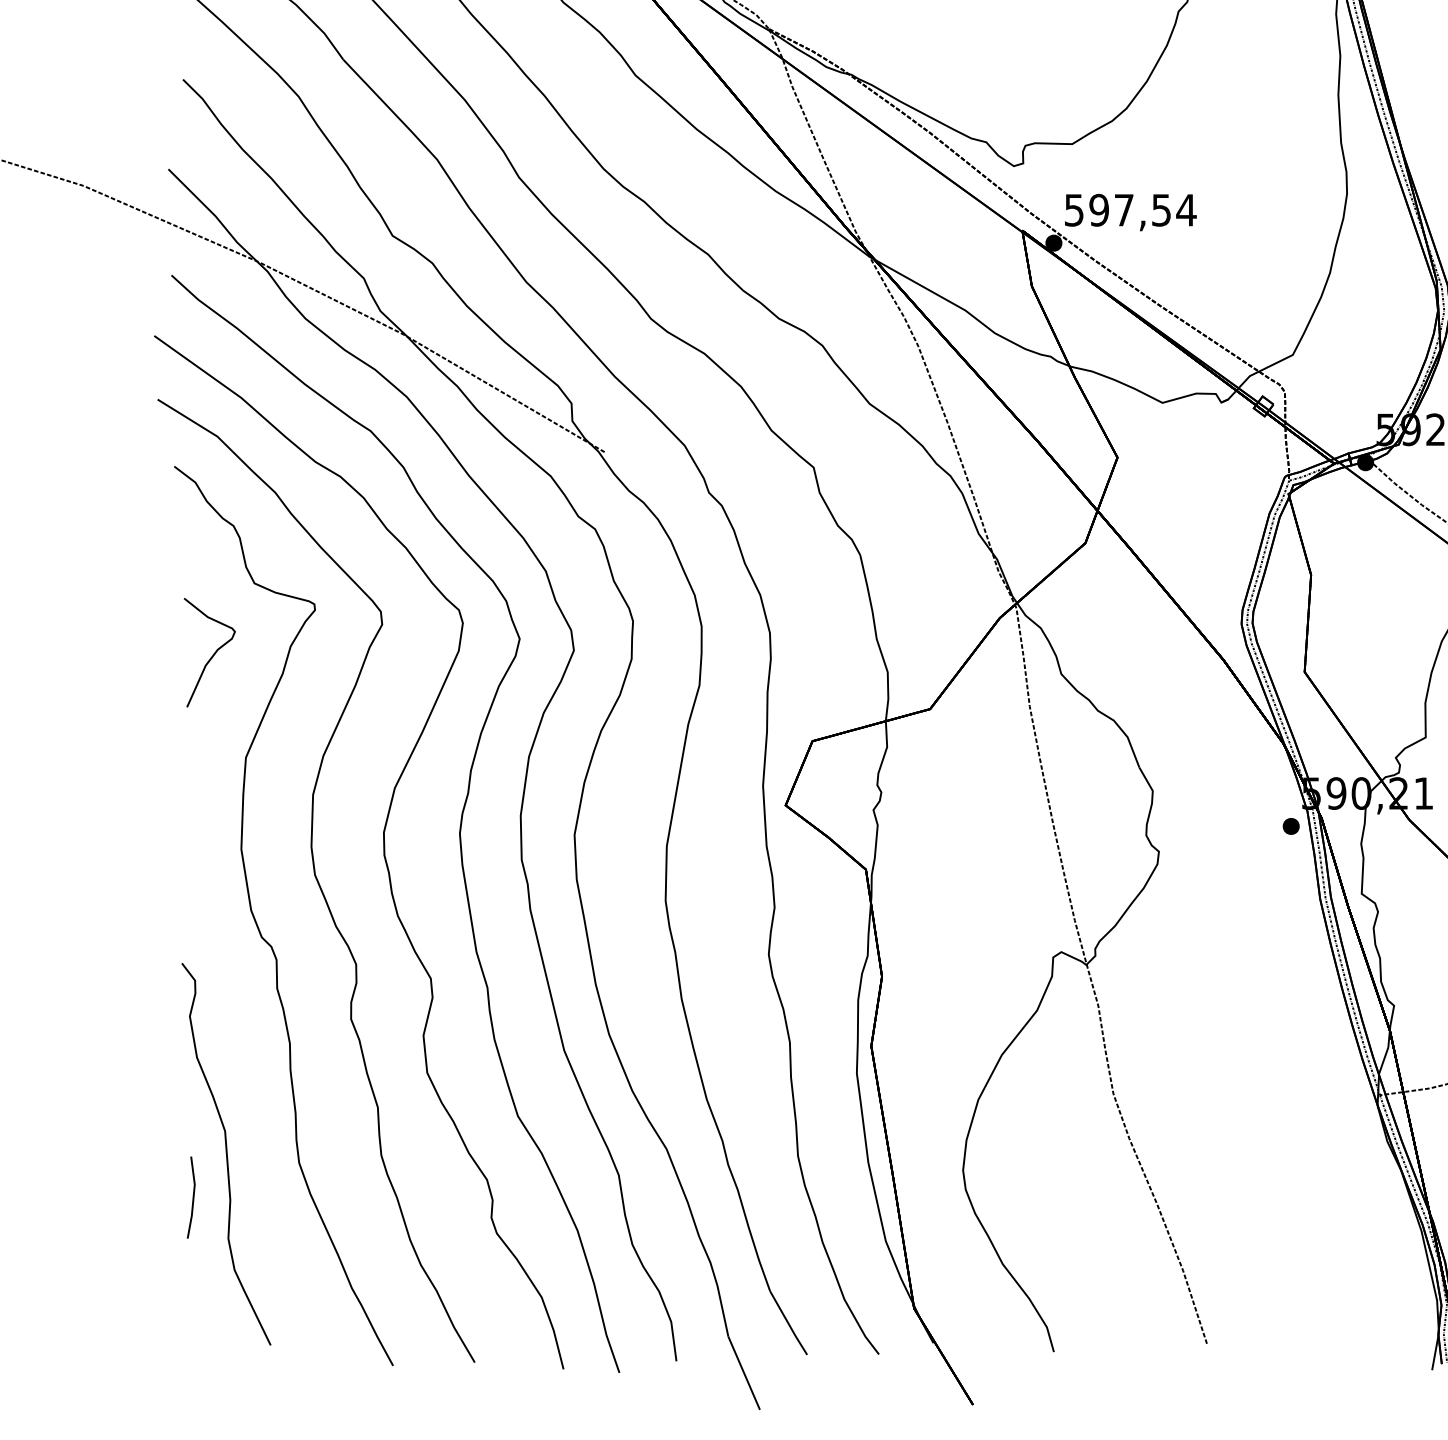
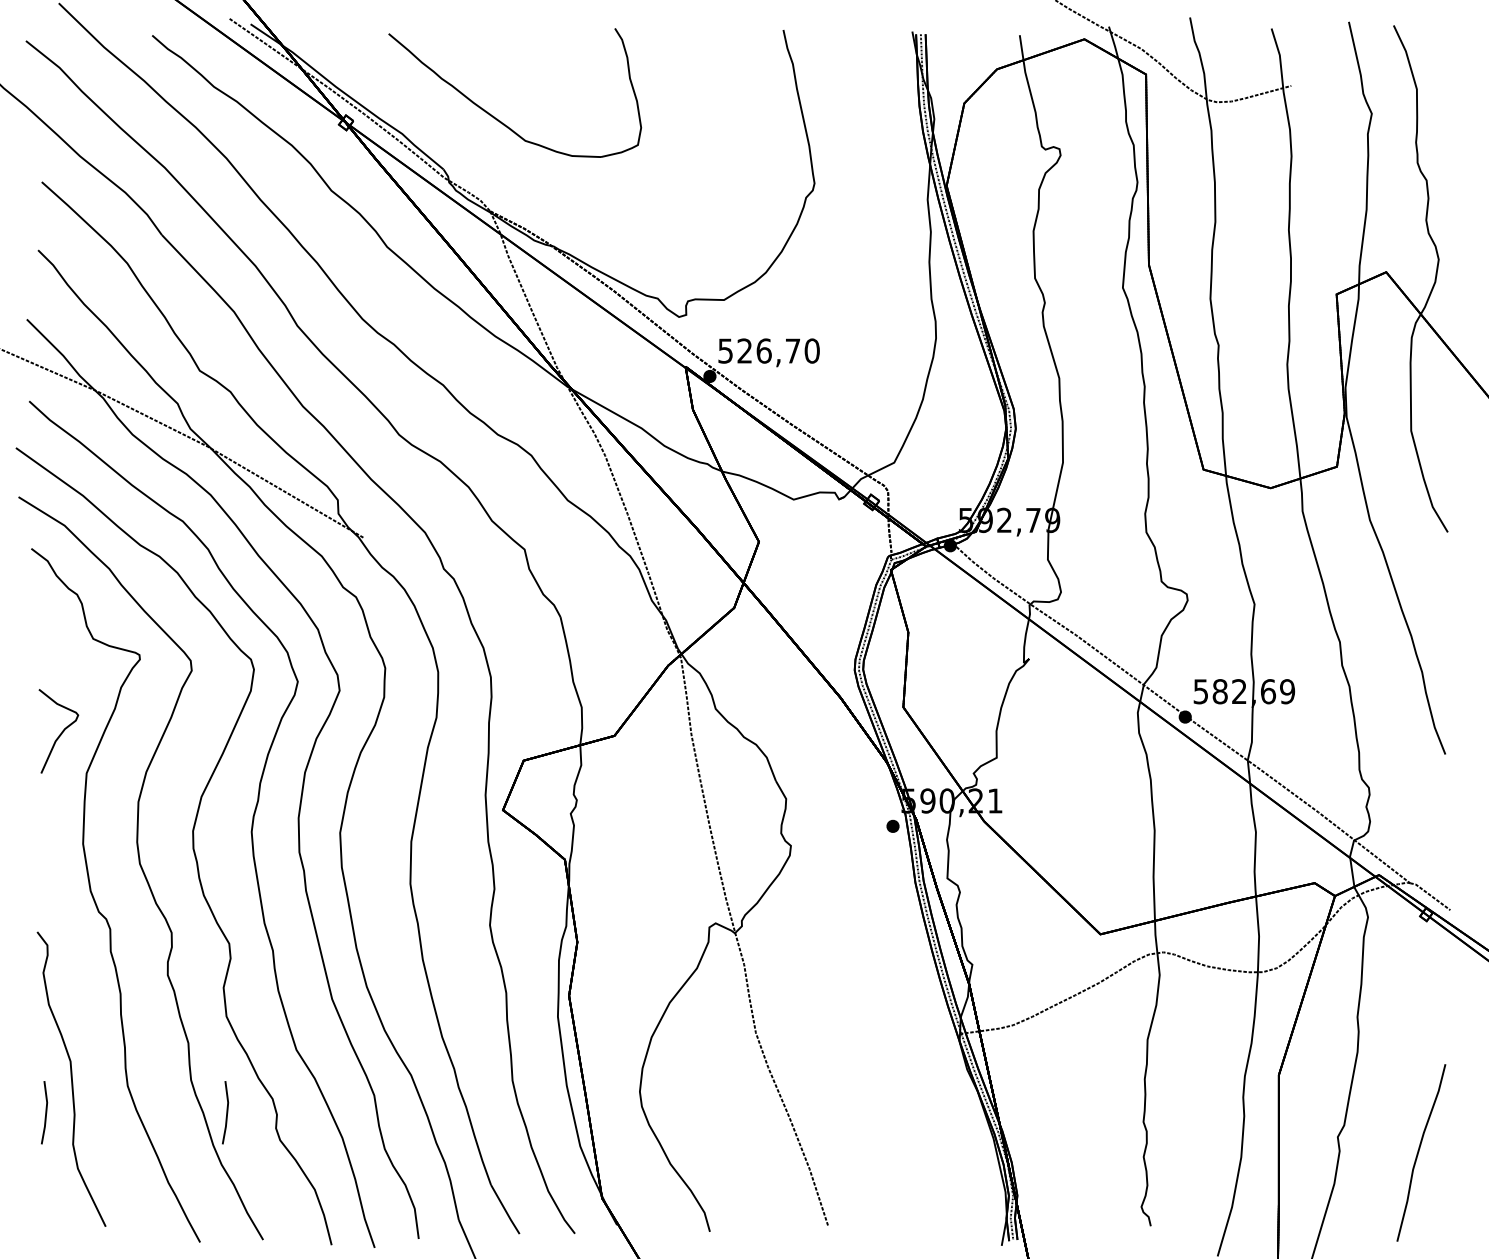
text: (1142, 209) -> (778, 350), 597,54 -> 526,70
curve: (212, 655) -> (60, 733), moved
line: (427, 1197) -> (226, 1112), added

